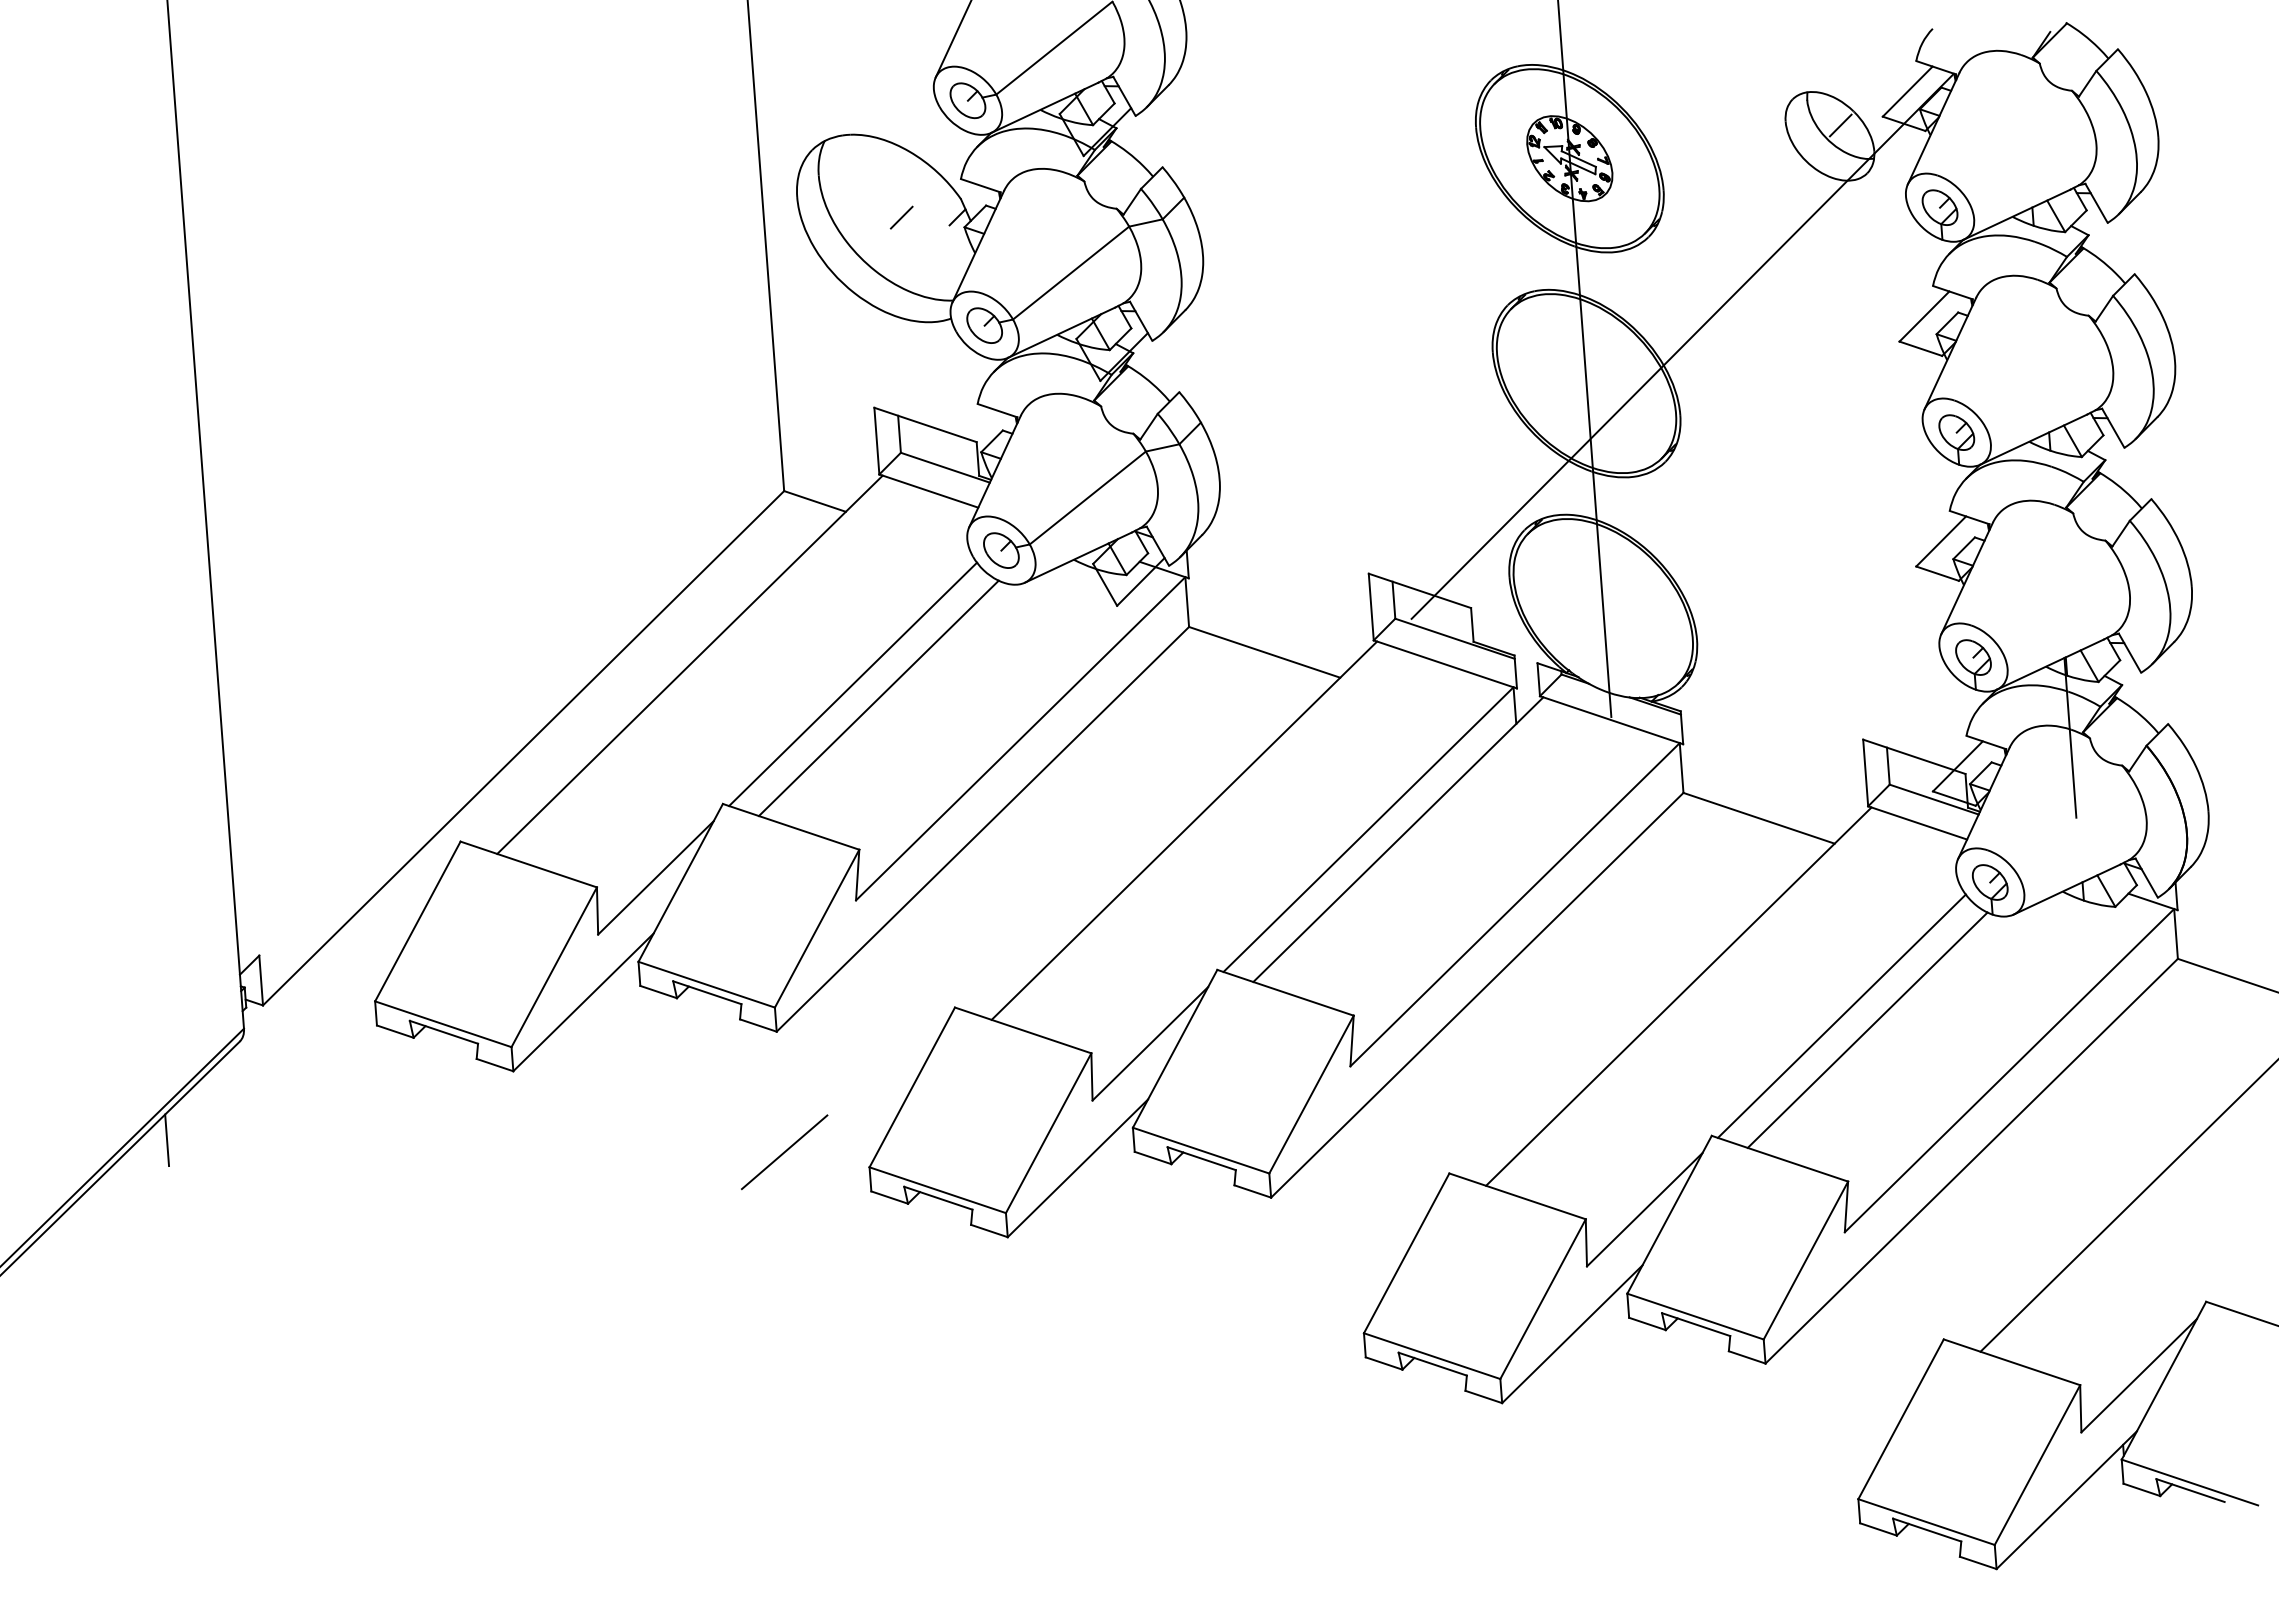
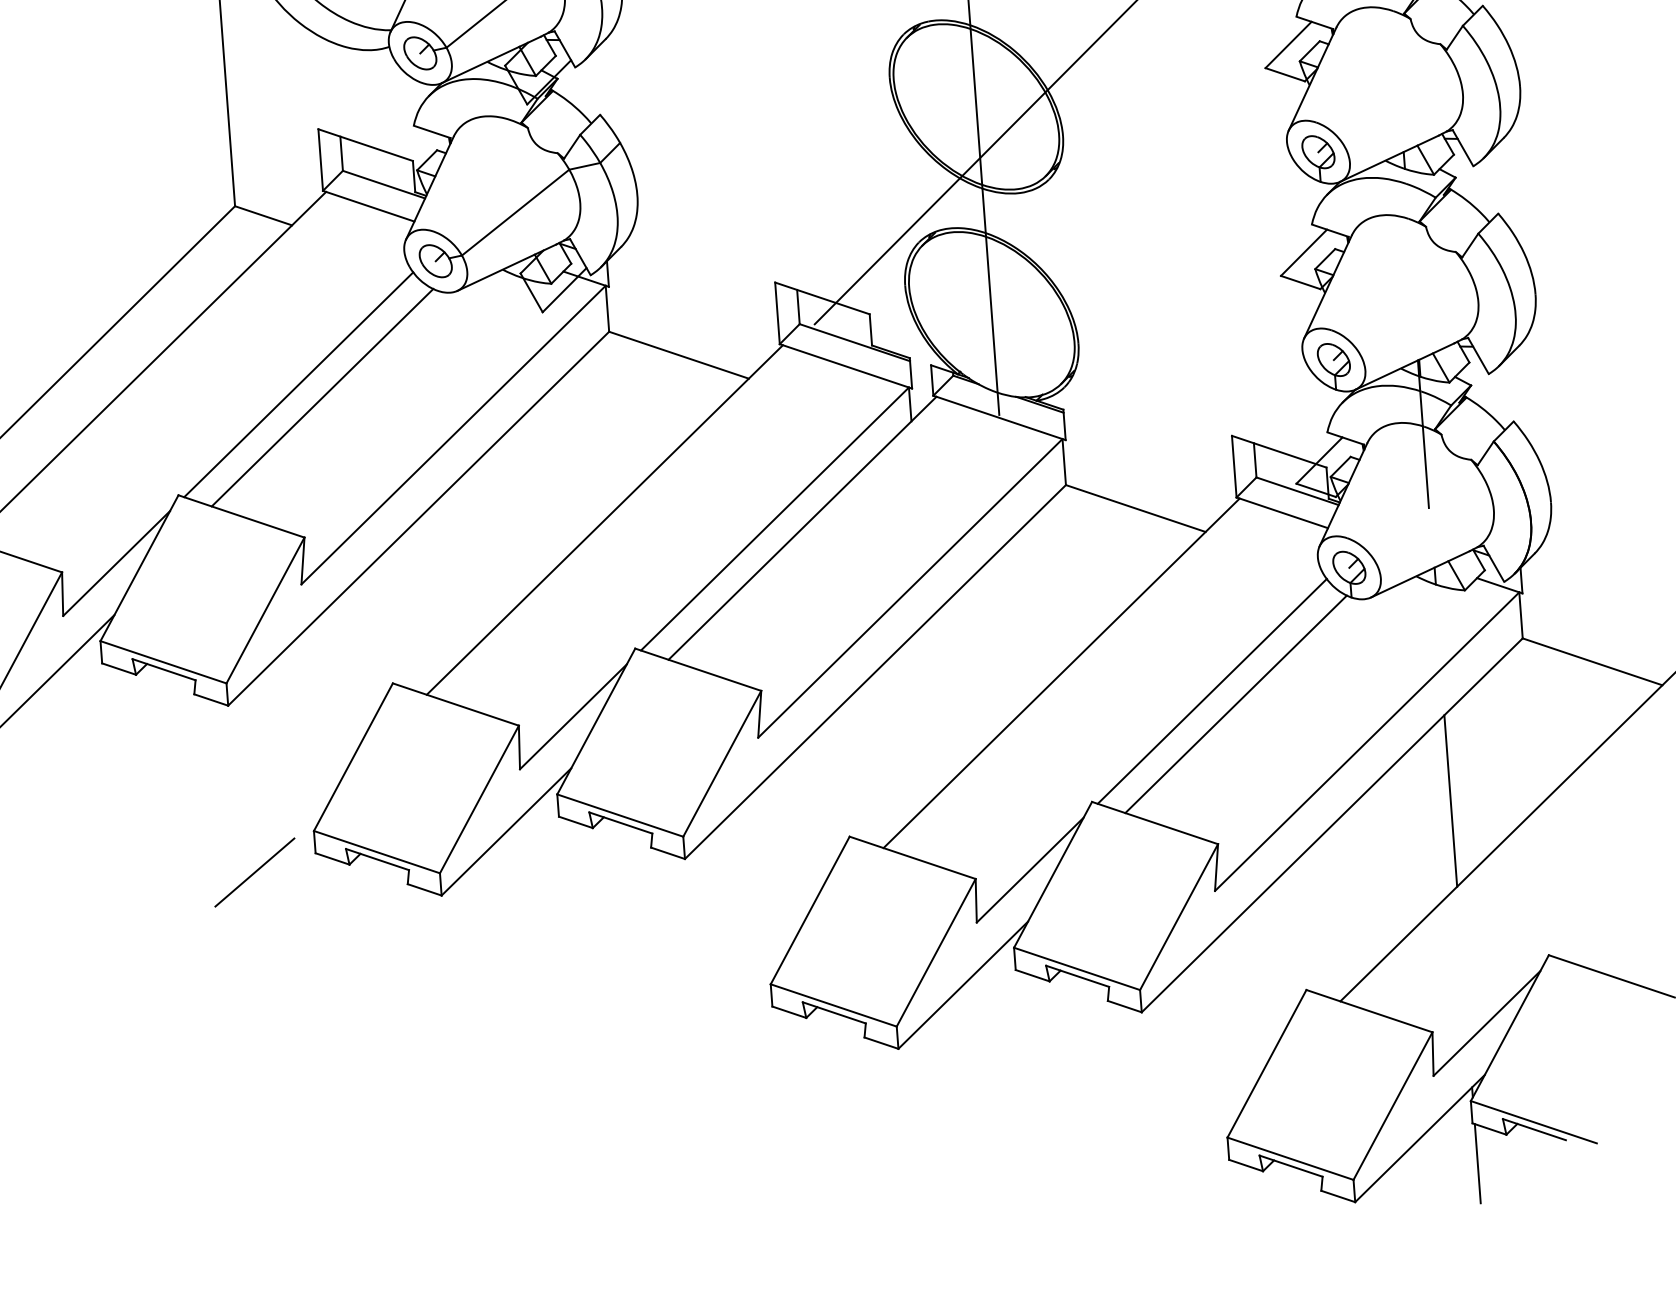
line: (2099, 1134) -> (1450, 800), added
line: (784, 1152) -> (254, 872), moved
line: (2129, 1527) -> (1478, 1163), added

